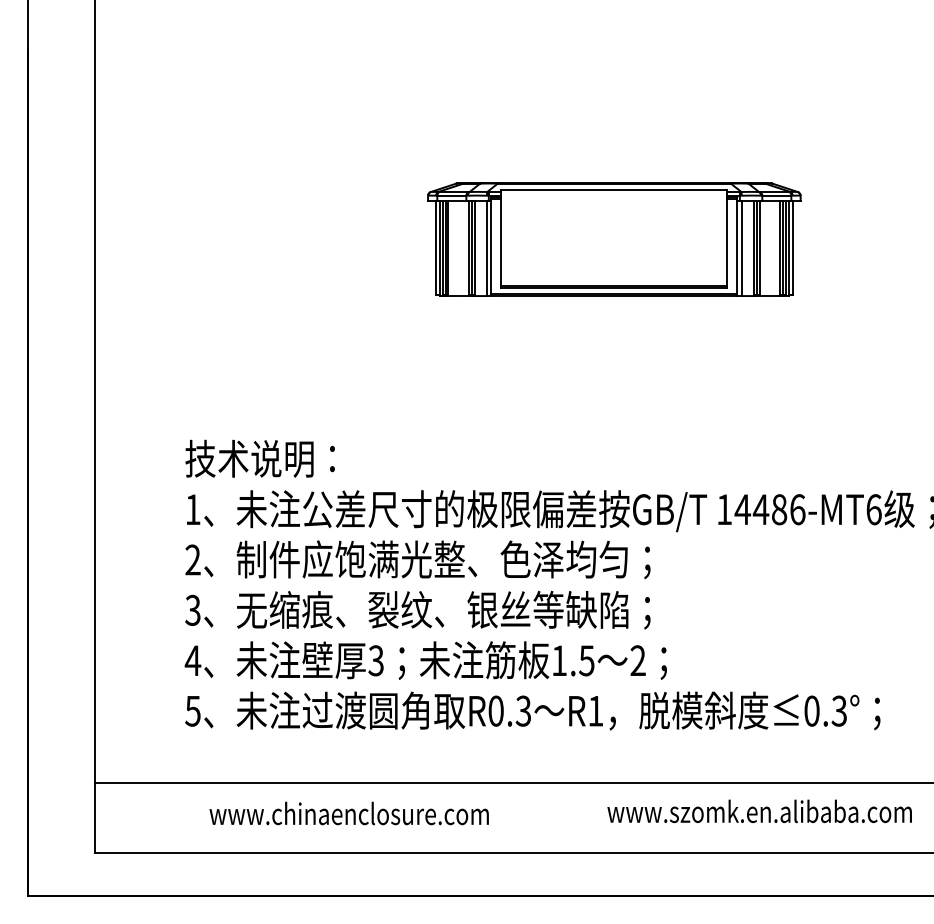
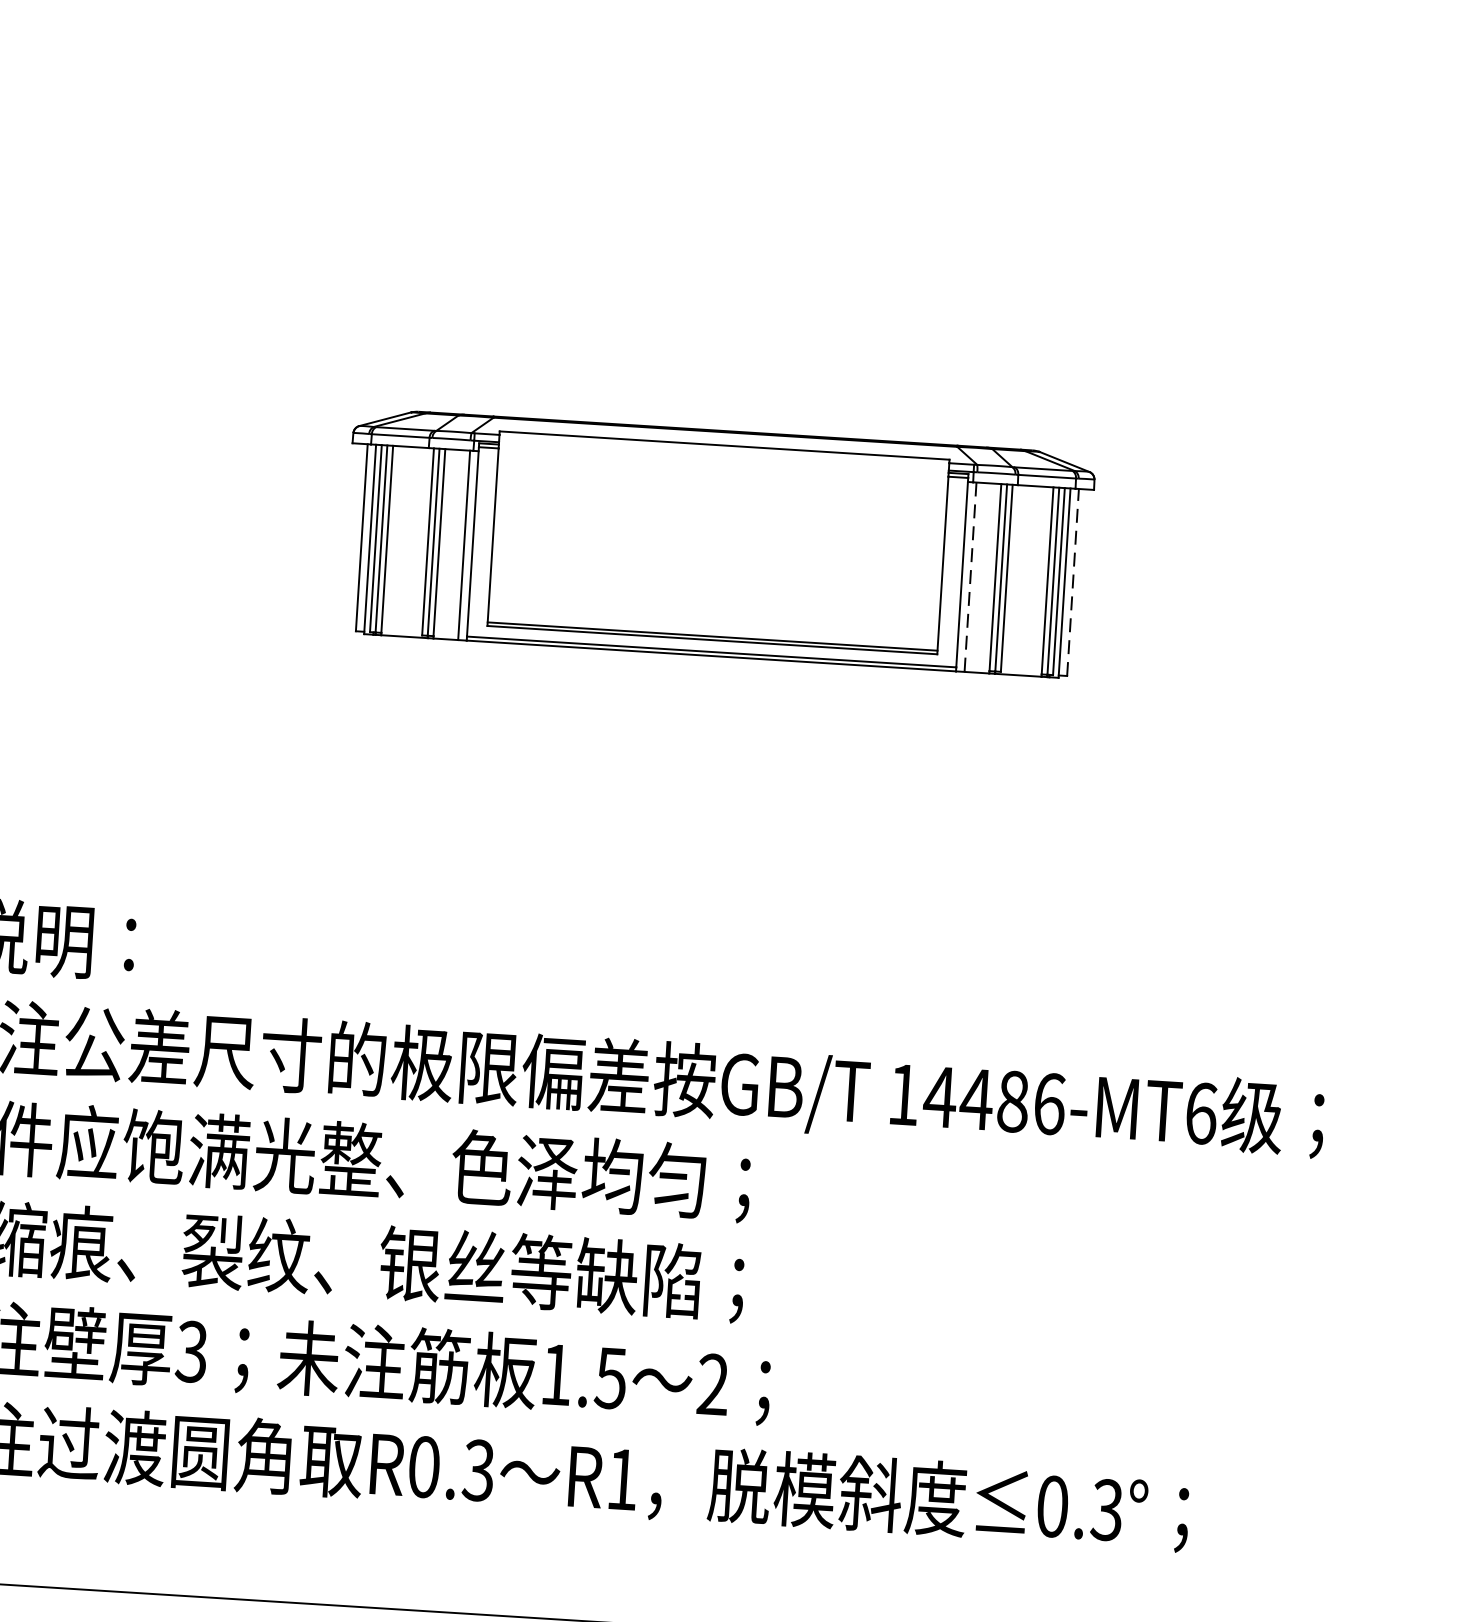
line: (793, 247) -> (1073, 581), solid -> dashed
line: (741, 248) -> (970, 577), solid -> dashed

